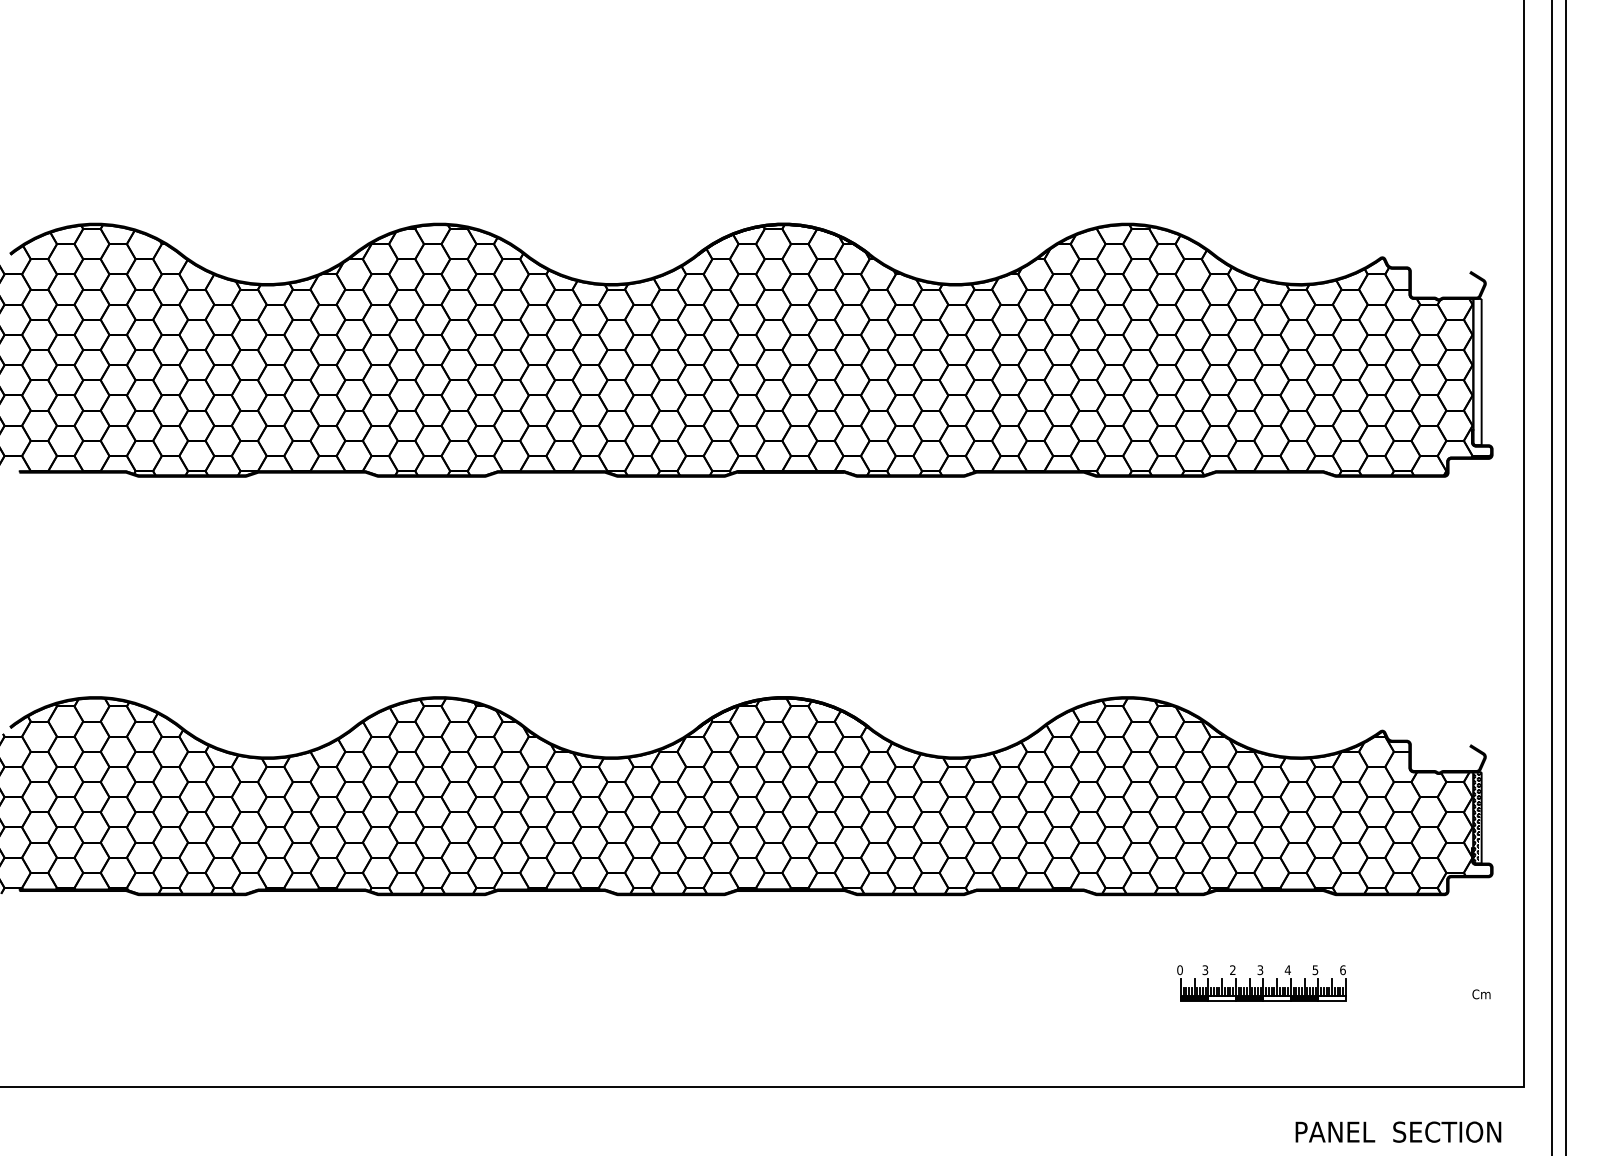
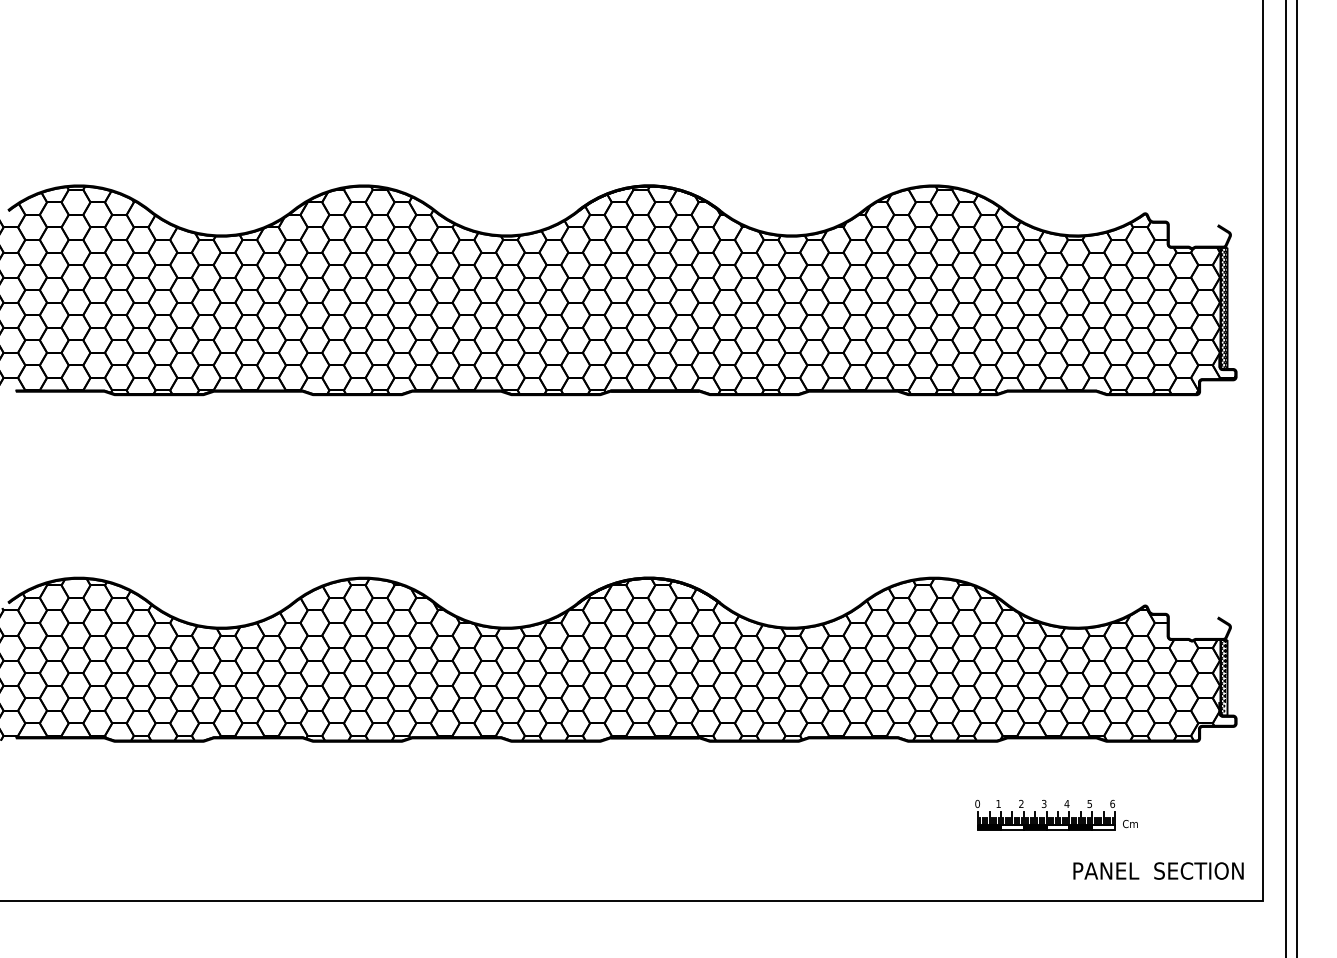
hatch: (1476, 371) -> (1223, 307), added
text: (1205, 970) -> (998, 804), 3 -> 1
text: (1481, 994) -> (1130, 824), moved
text: (1398, 1131) -> (1158, 870), moved

